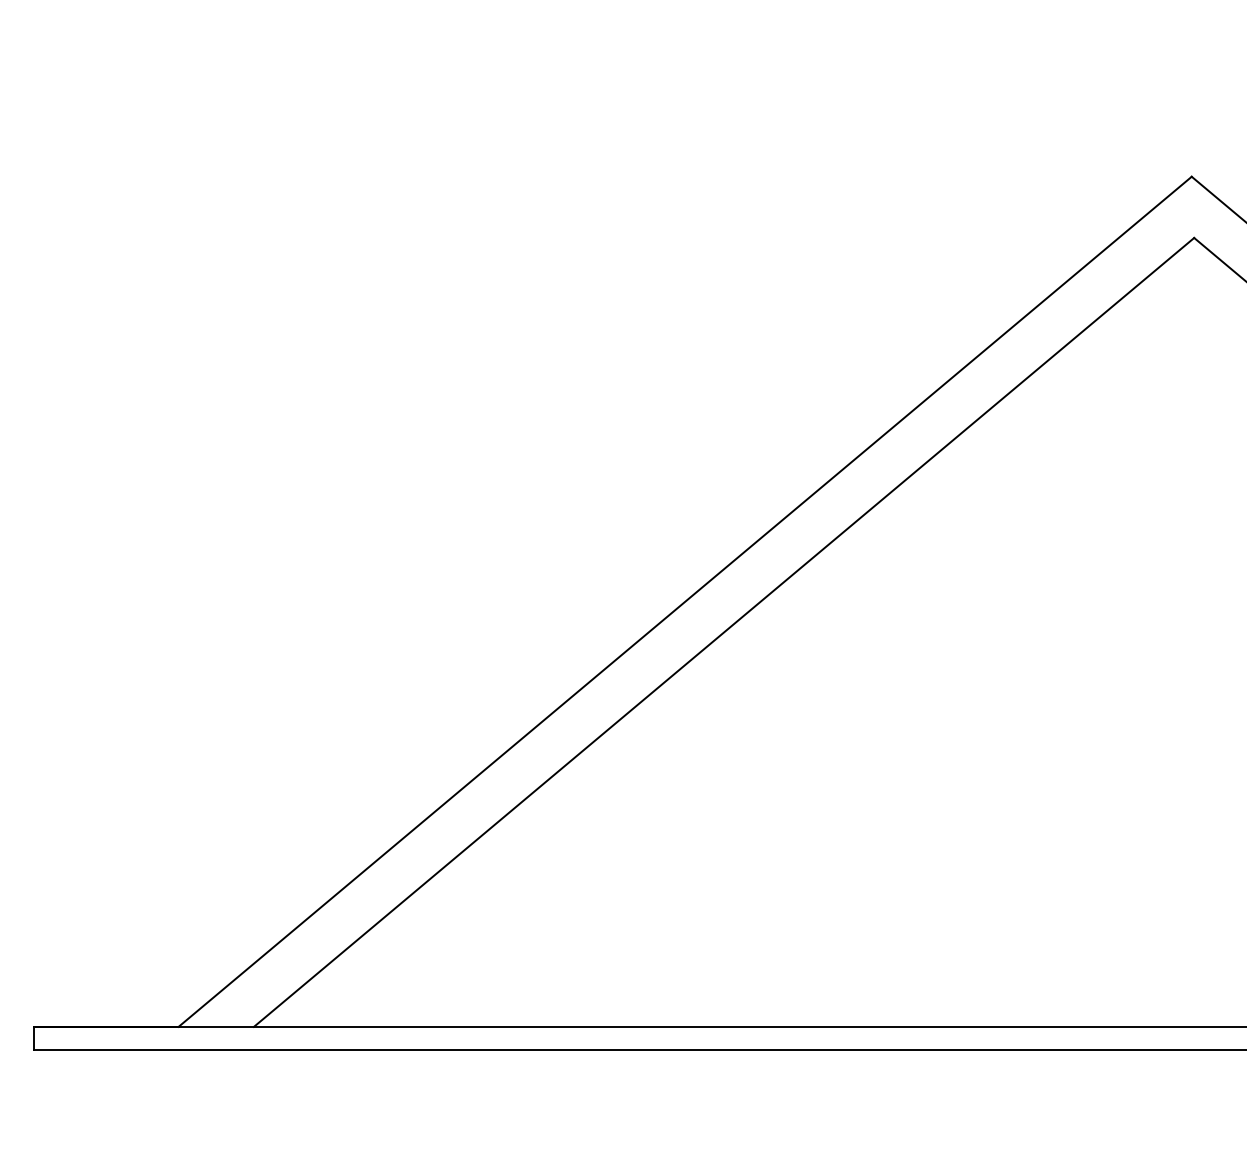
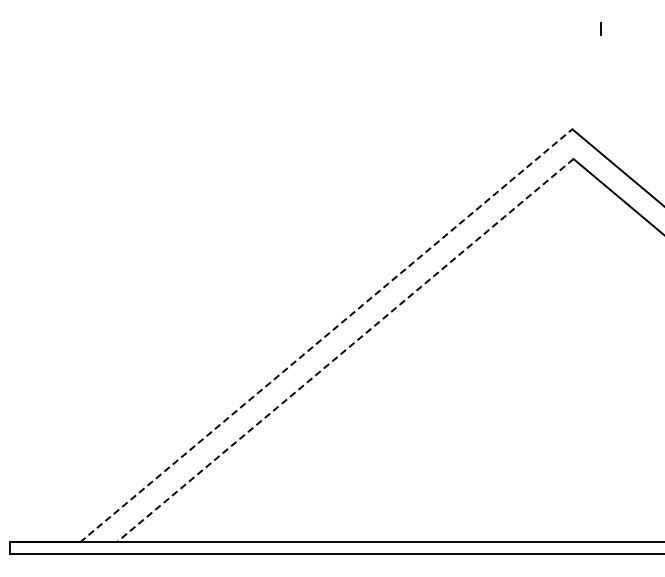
line: (685, 601) -> (326, 335), solid -> dashed
line: (722, 632) -> (344, 350), solid -> dashed

